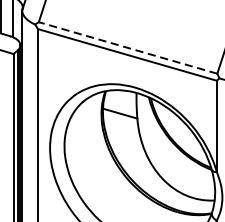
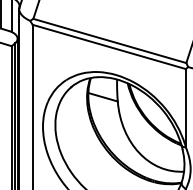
line: (127, 47) -> (109, 40), dashed -> solid

